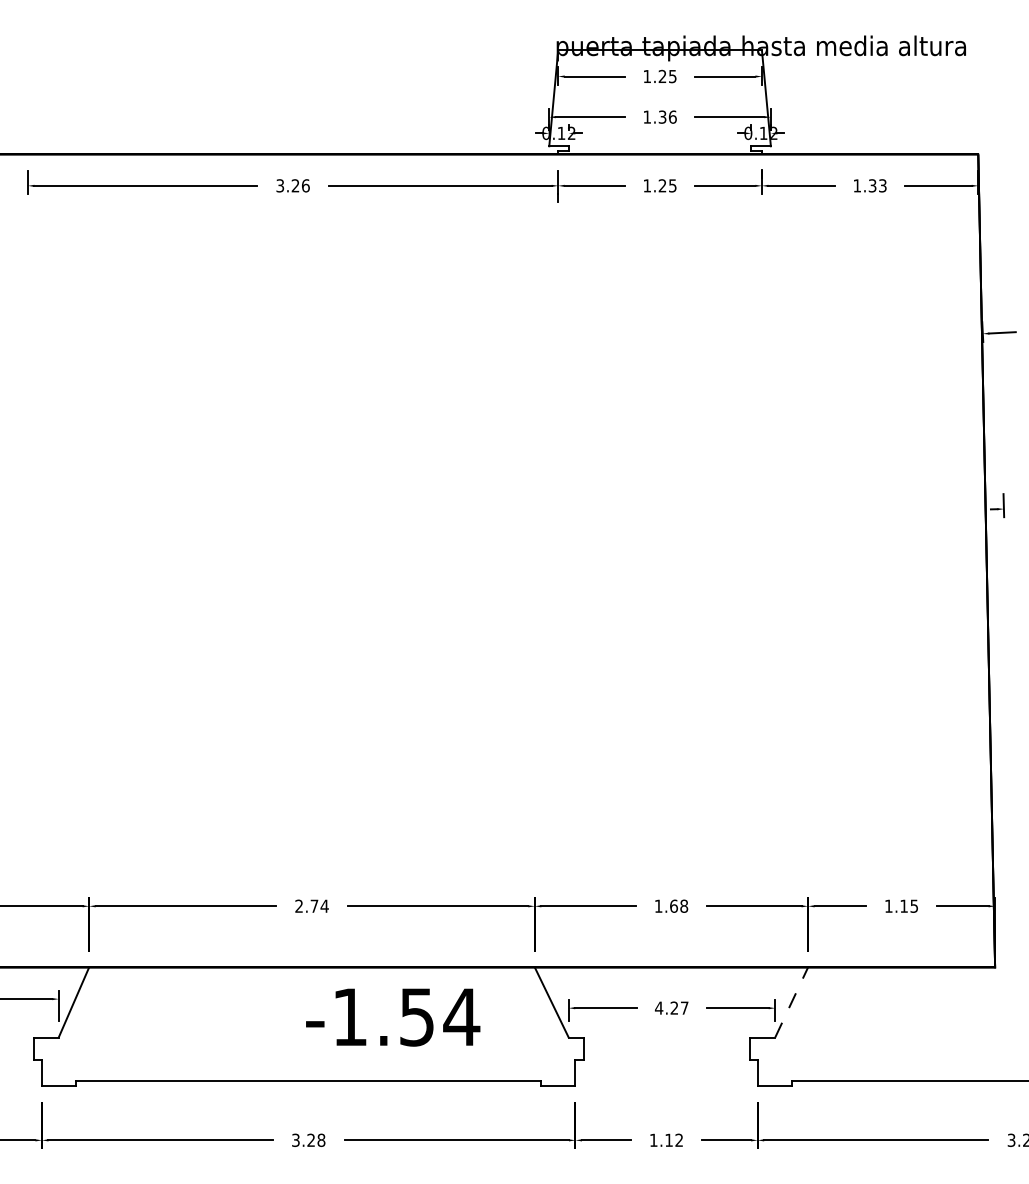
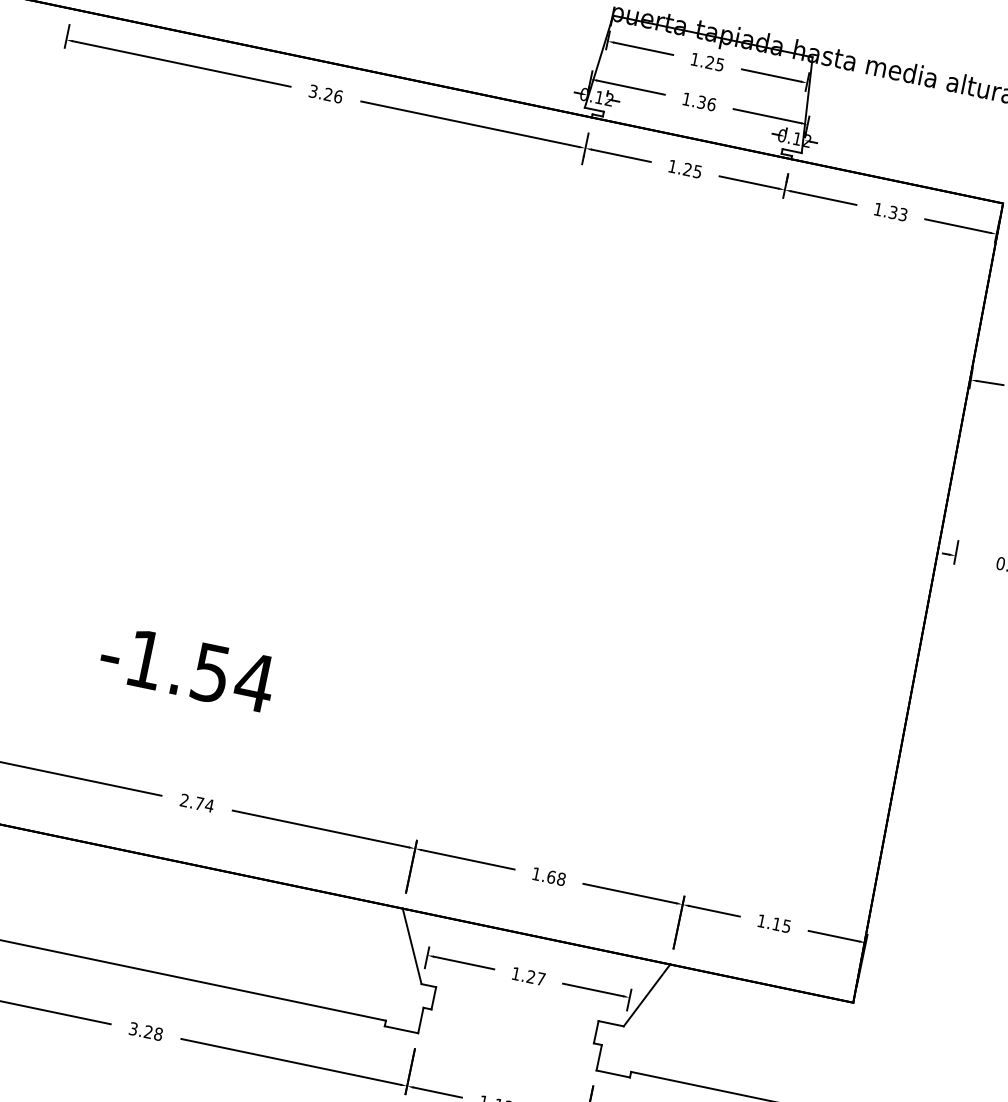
line: (791, 1002) -> (646, 995), dashed -> solid
text: (658, 1007) -> (515, 973), 4.27 -> 1.27
text: (393, 1017) -> (187, 668), moved

